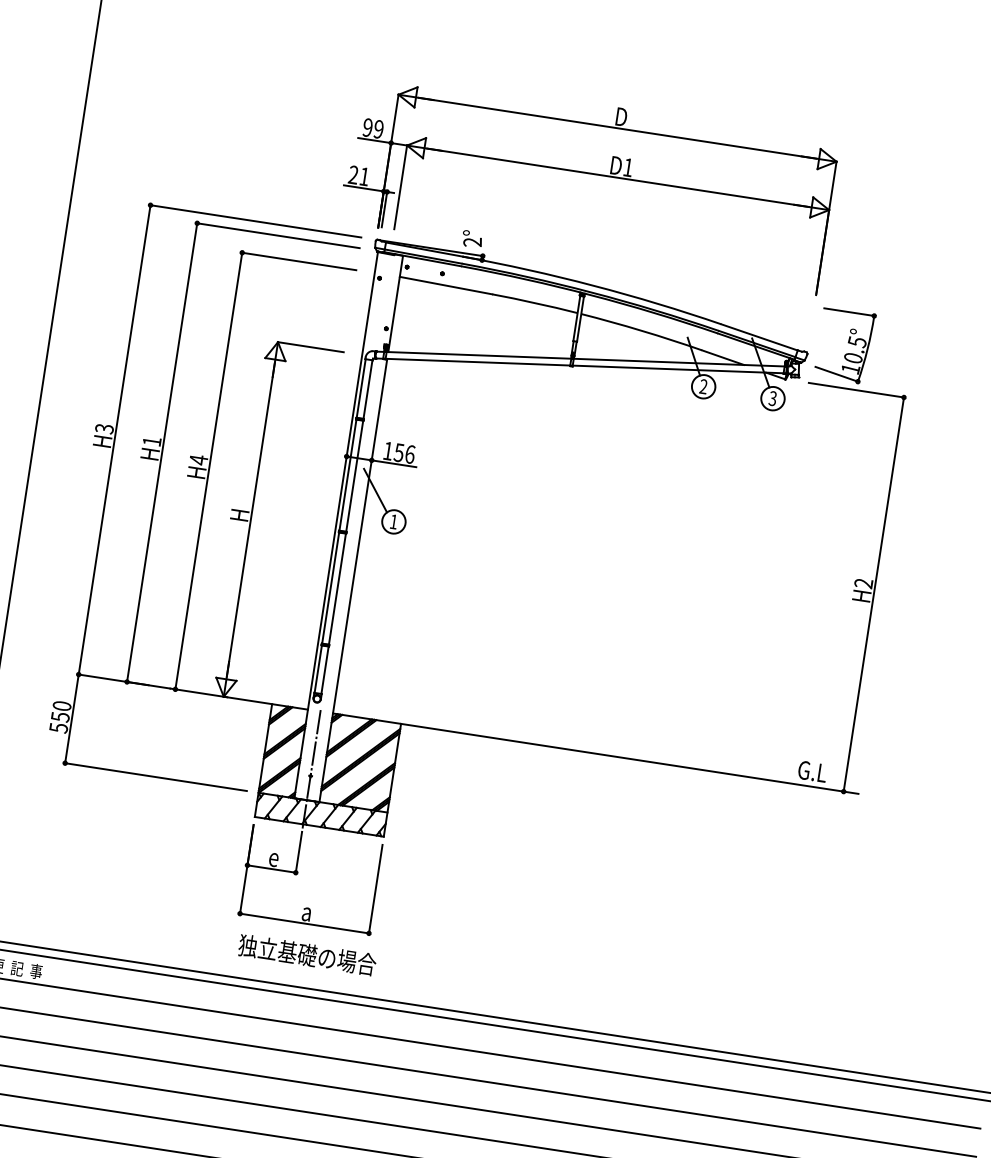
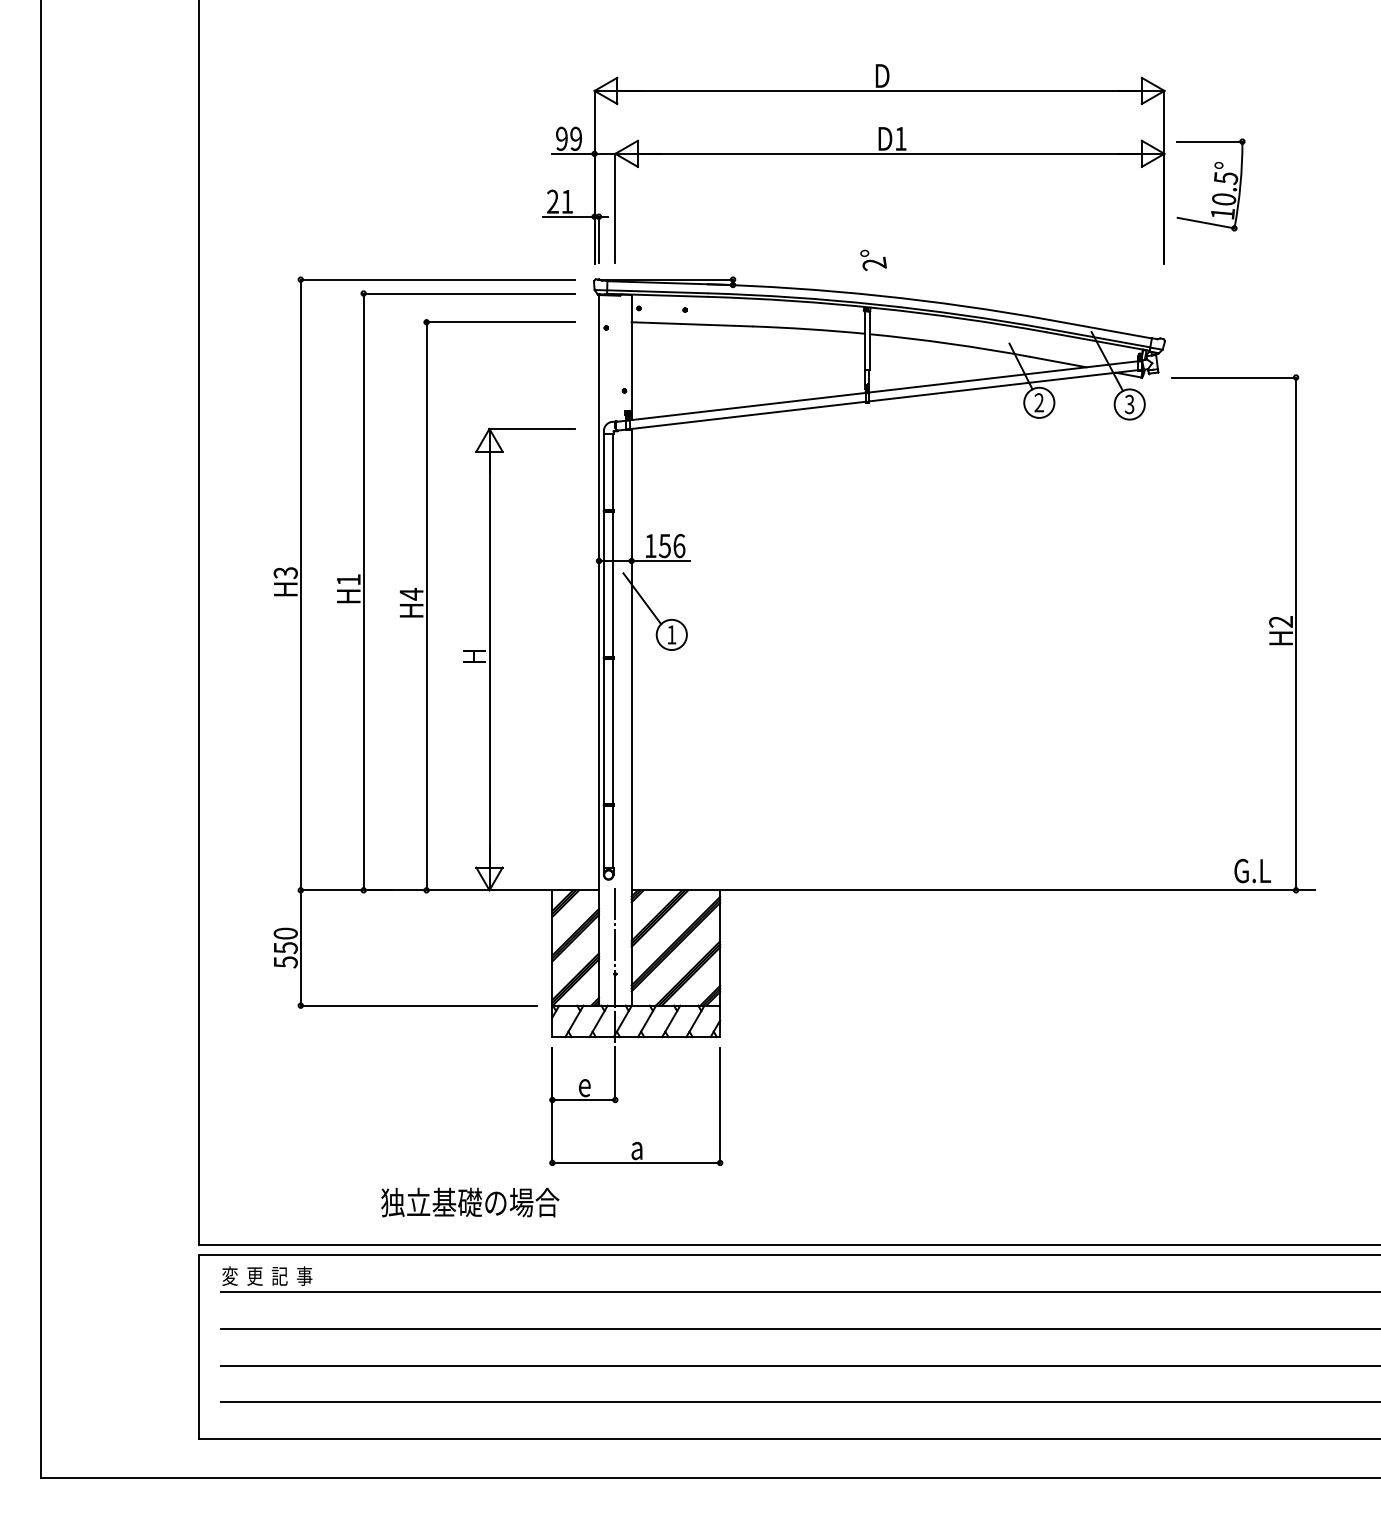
text: (472, 239) -> (873, 260), moved
part: (844, 345) -> (1210, 184), moved
text: (307, 955) -> (470, 1202), moved

